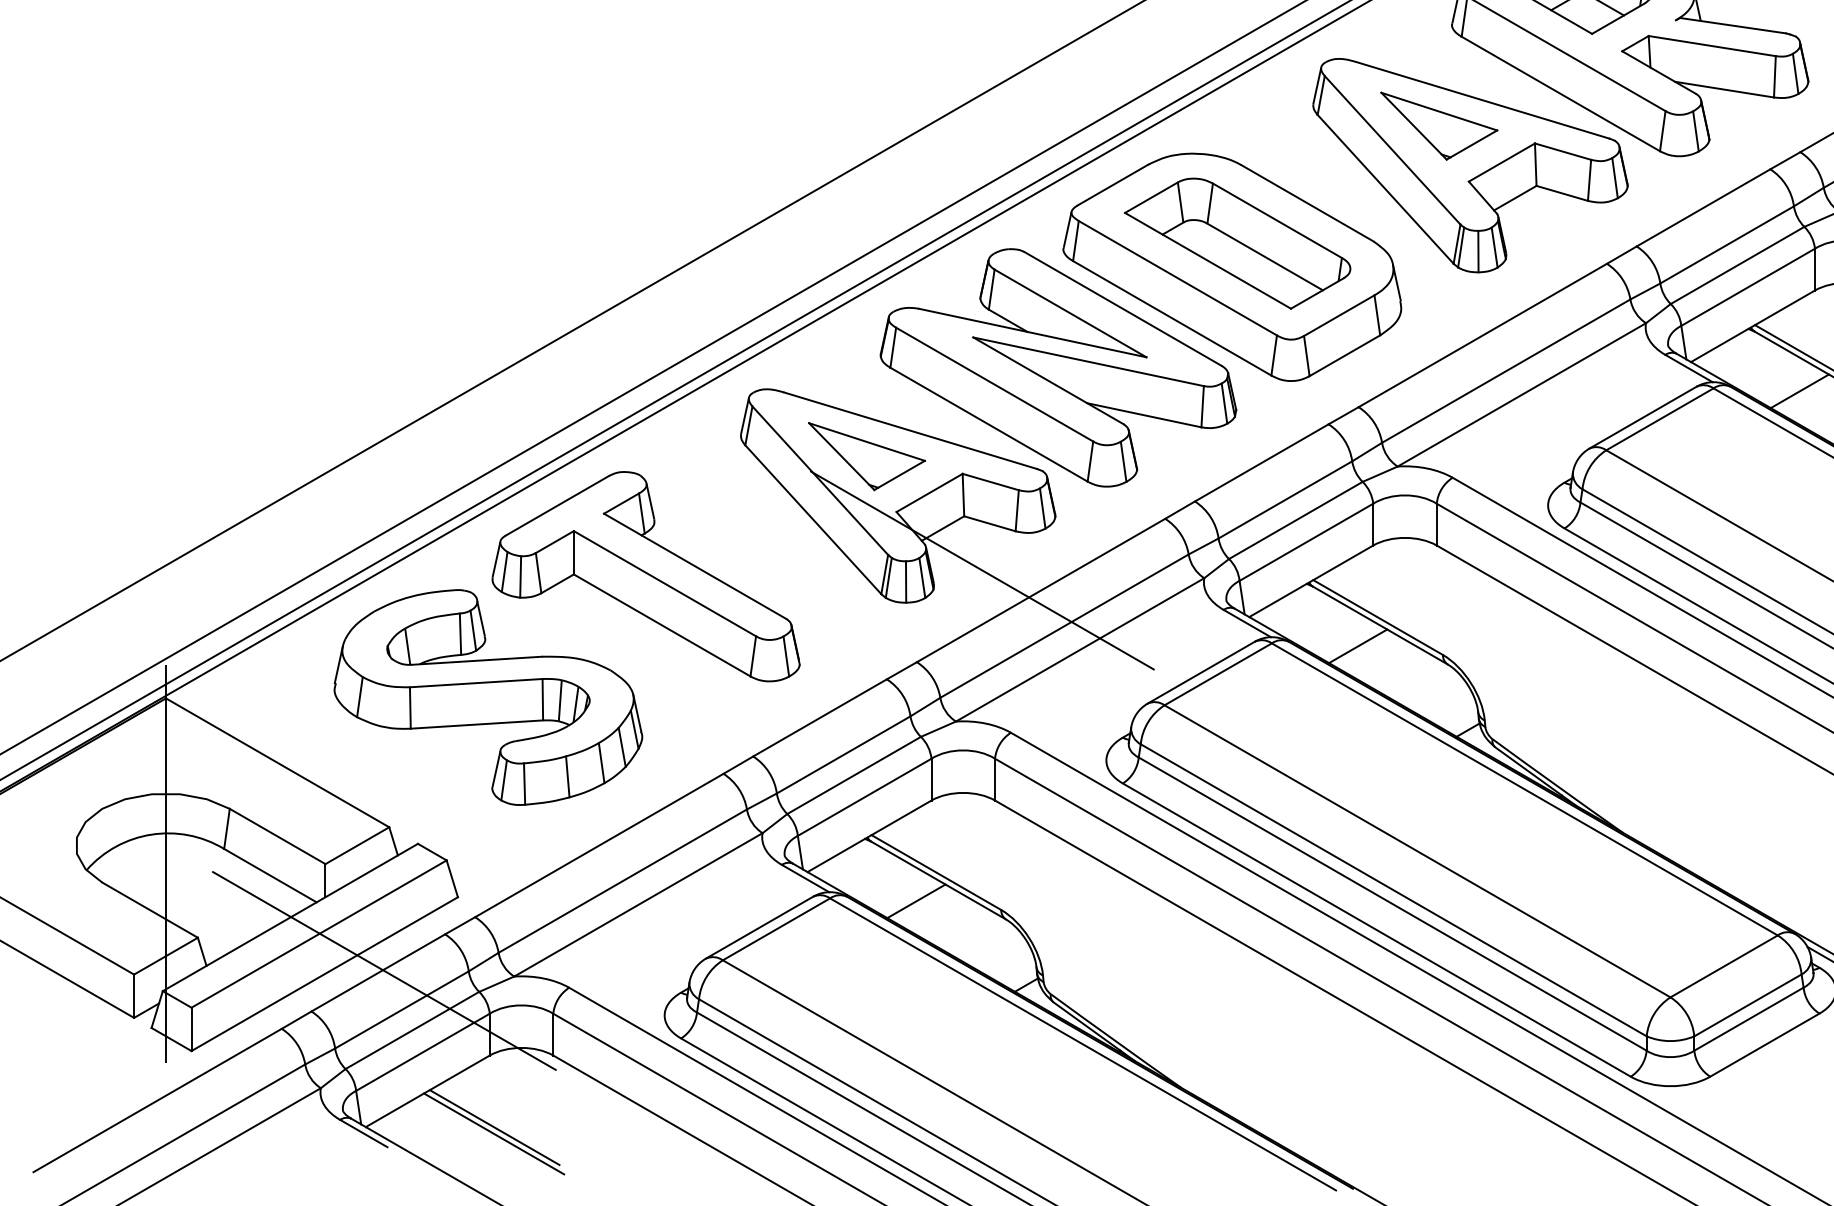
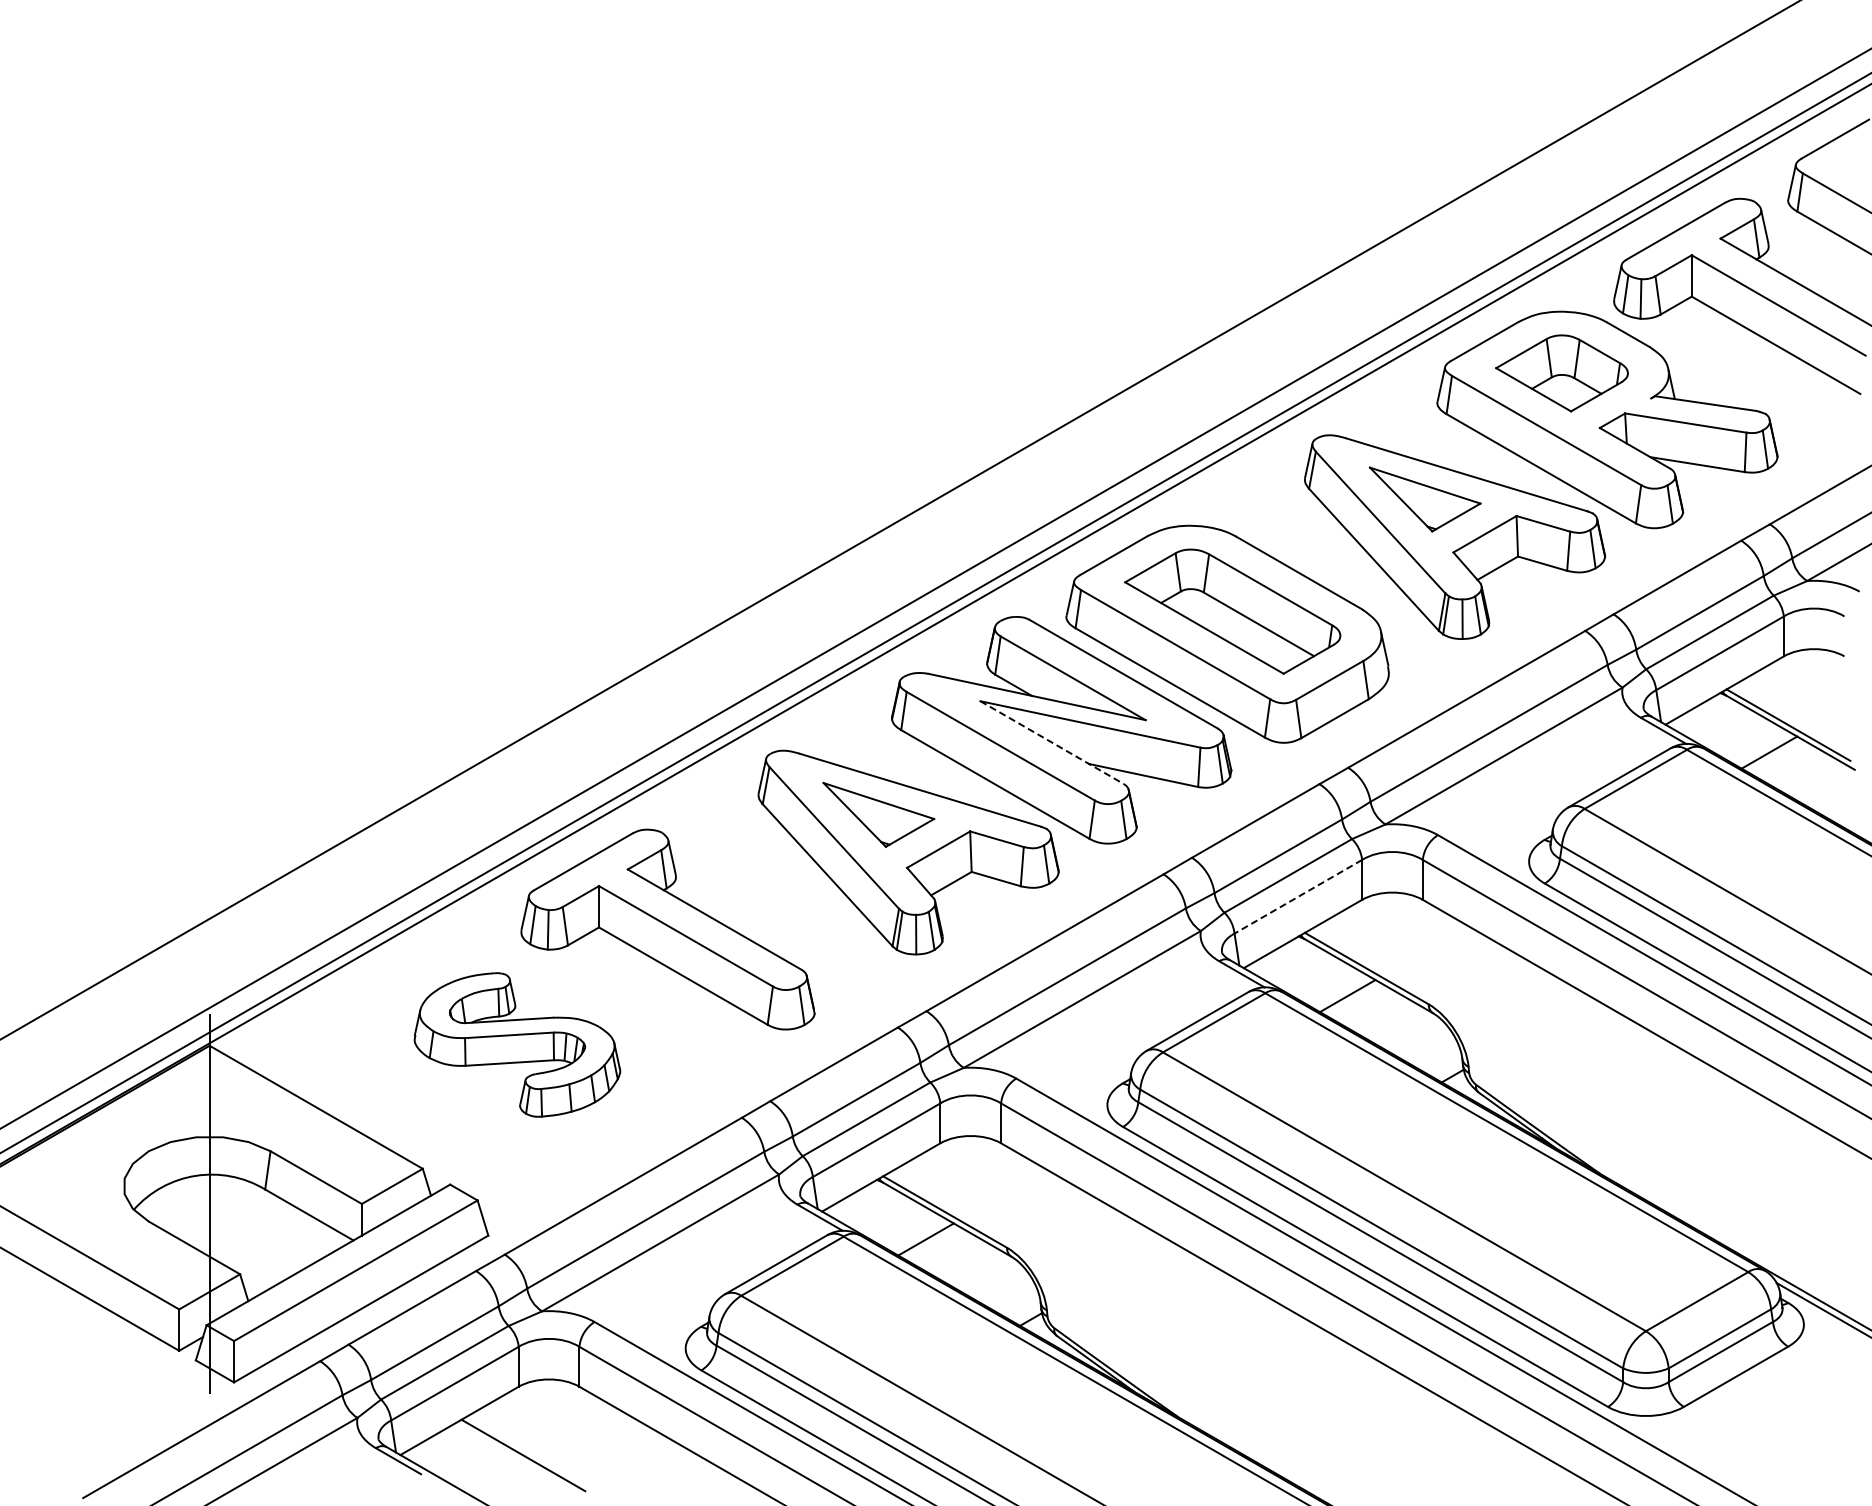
line: (1048, 380) -> (1052, 742), solid -> dashed
line: (1306, 542) -> (1298, 896), solid -> dashed
line: (981, 570) -> (988, 923), removed
part: (488, 697) -> (517, 1044), size x0.7
line: (383, 970) -> (417, 1305), removed
line: (493, 1133) -> (522, 1461), removed

